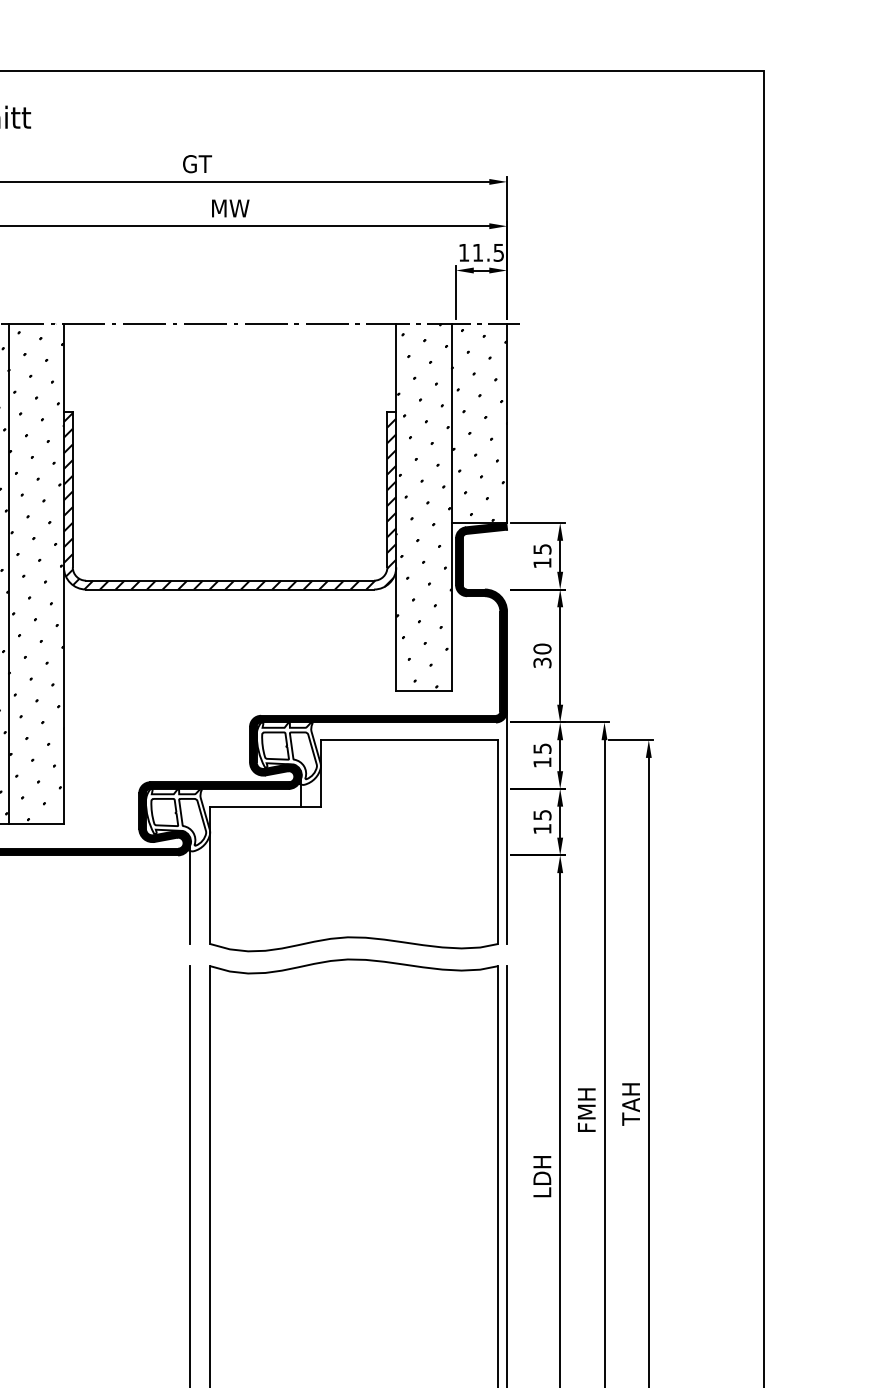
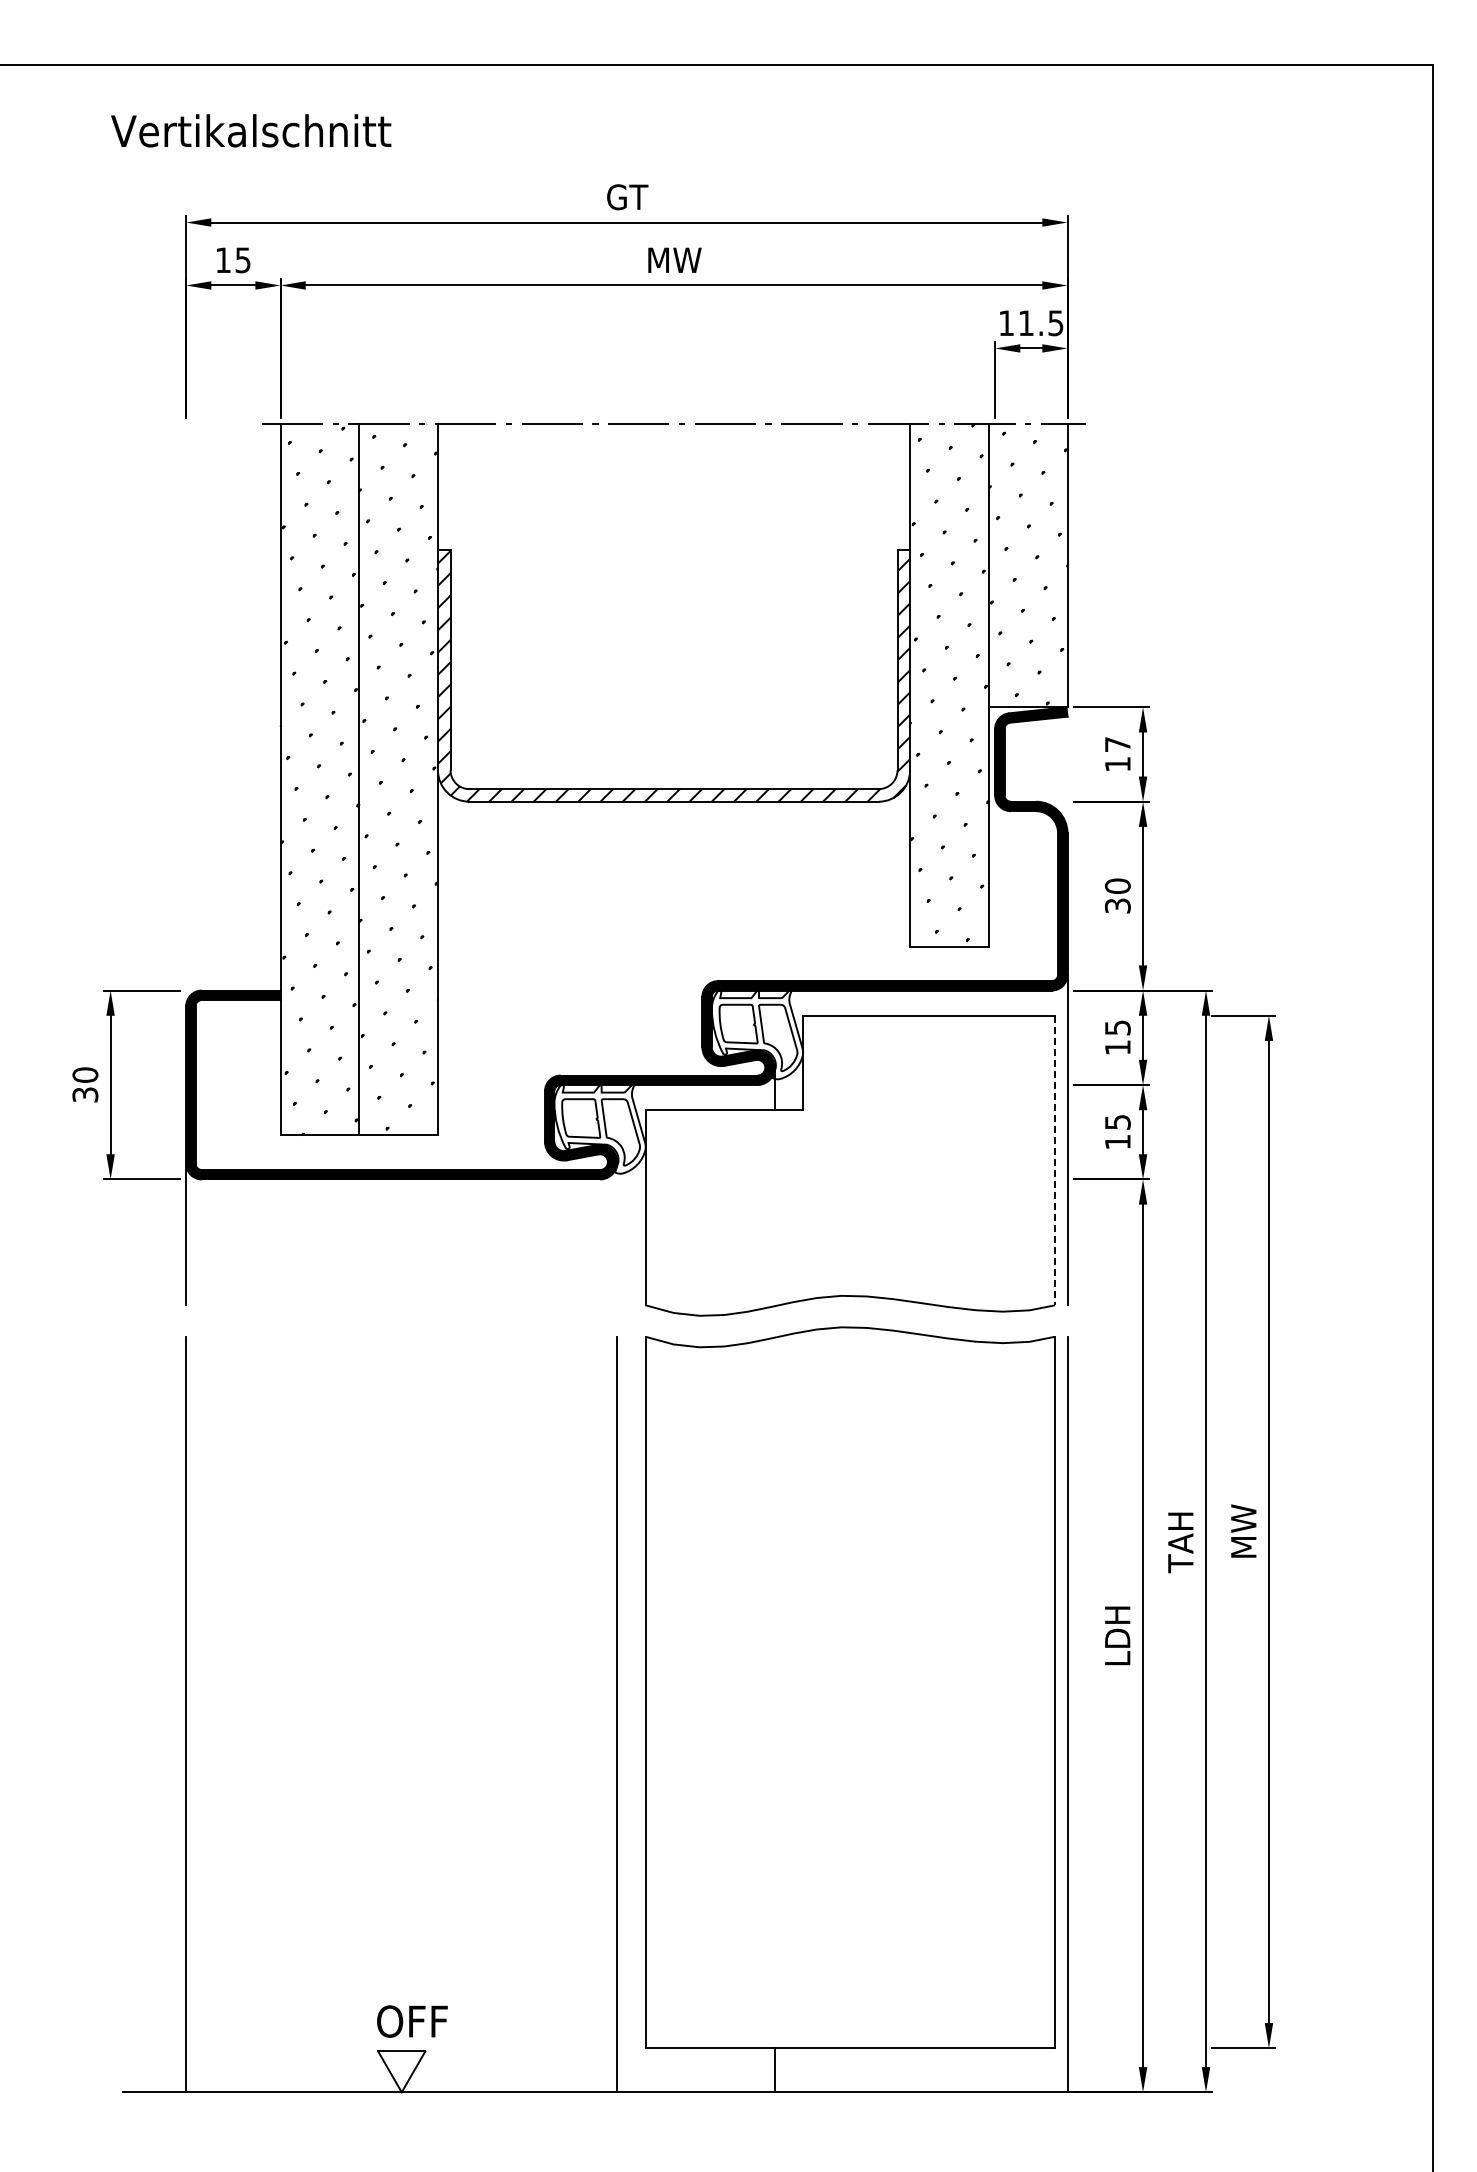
text: (542, 549) -> (1117, 744), 15 -> 17
line: (497, 842) -> (1054, 1160), solid -> dashed
line: (190, 893) -> (617, 1233), removed
text: (630, 1104) -> (1243, 1533), TAH -> MW
text: (586, 1110) -> (1180, 1541), FMH -> TAH

